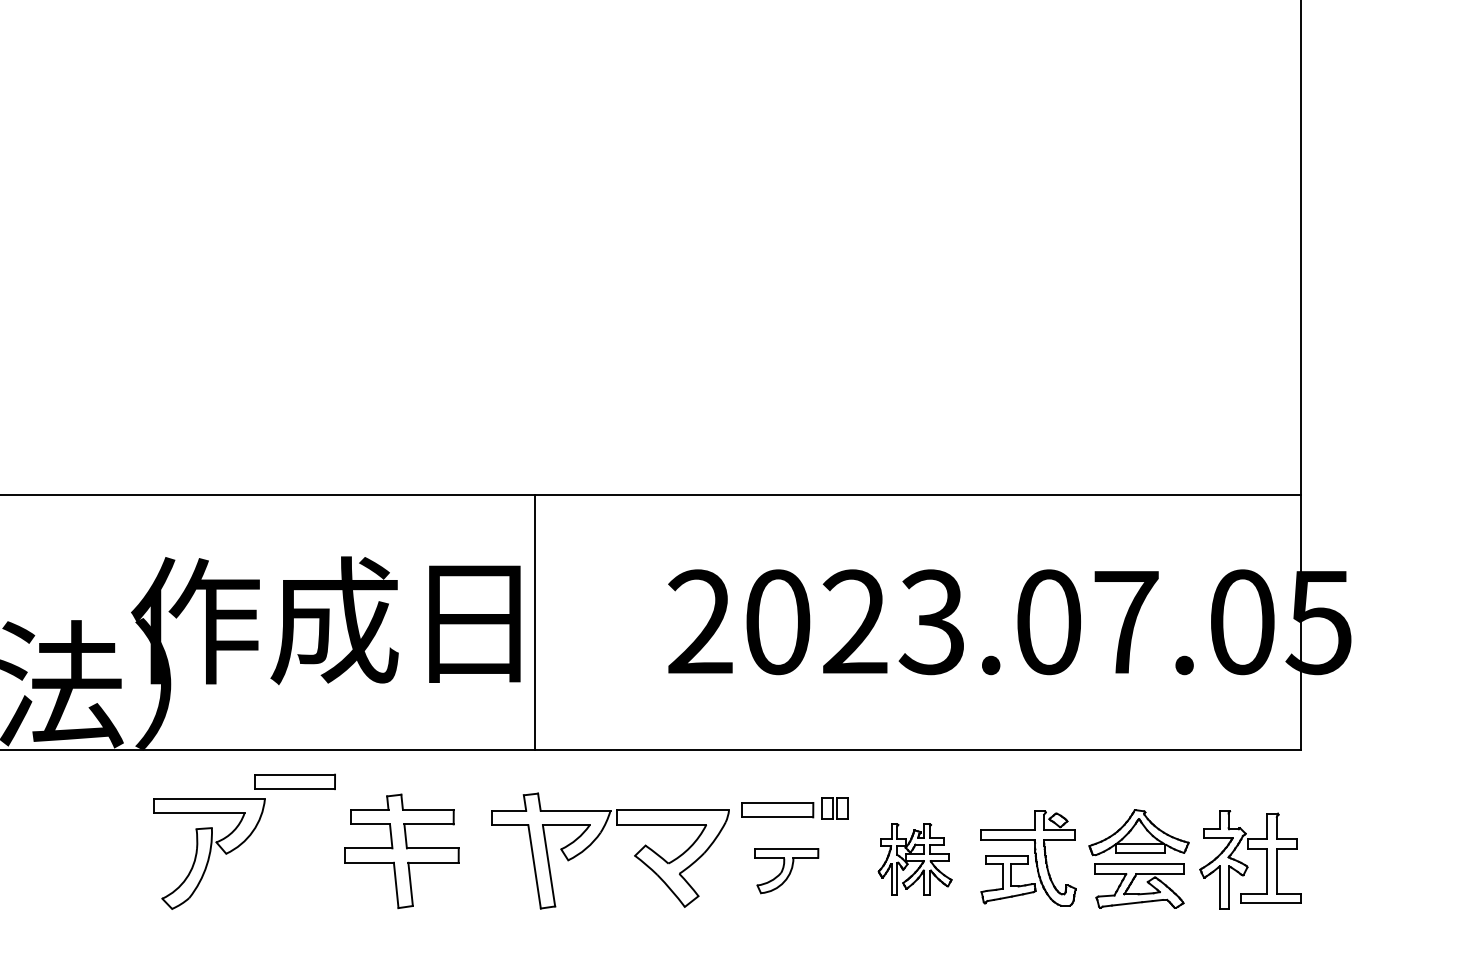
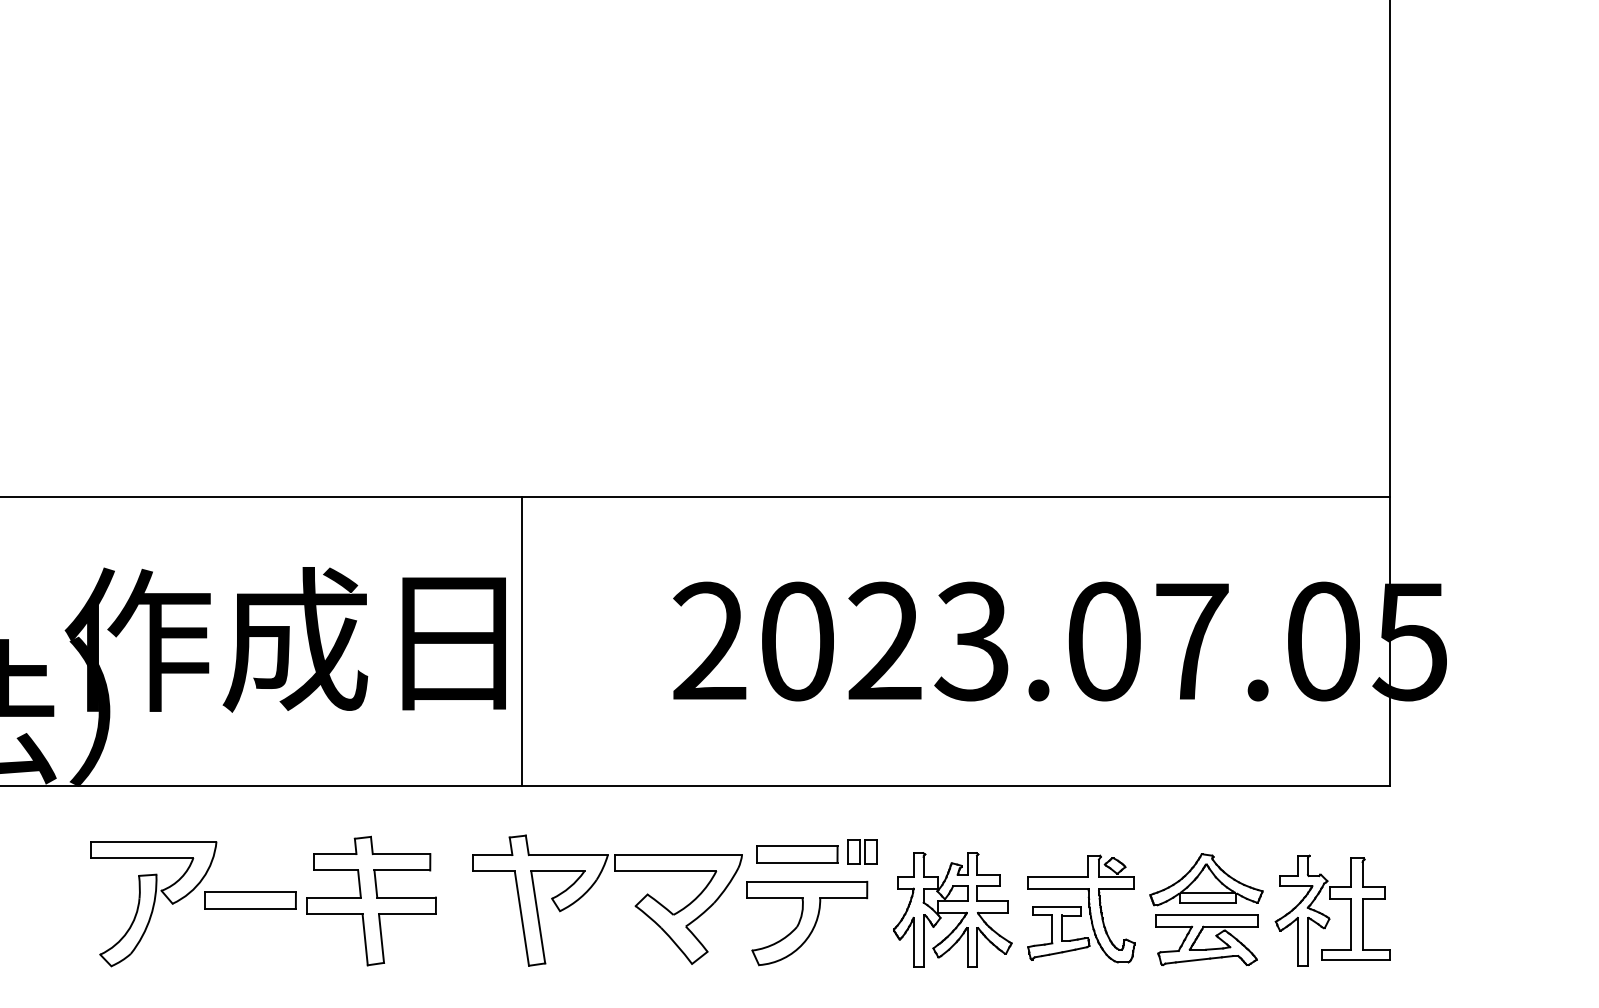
part: (294, 781) -> (249, 900), moved
part: (915, 859) -> (953, 910), size x1.43
part: (786, 870) -> (807, 922), size x1.67

